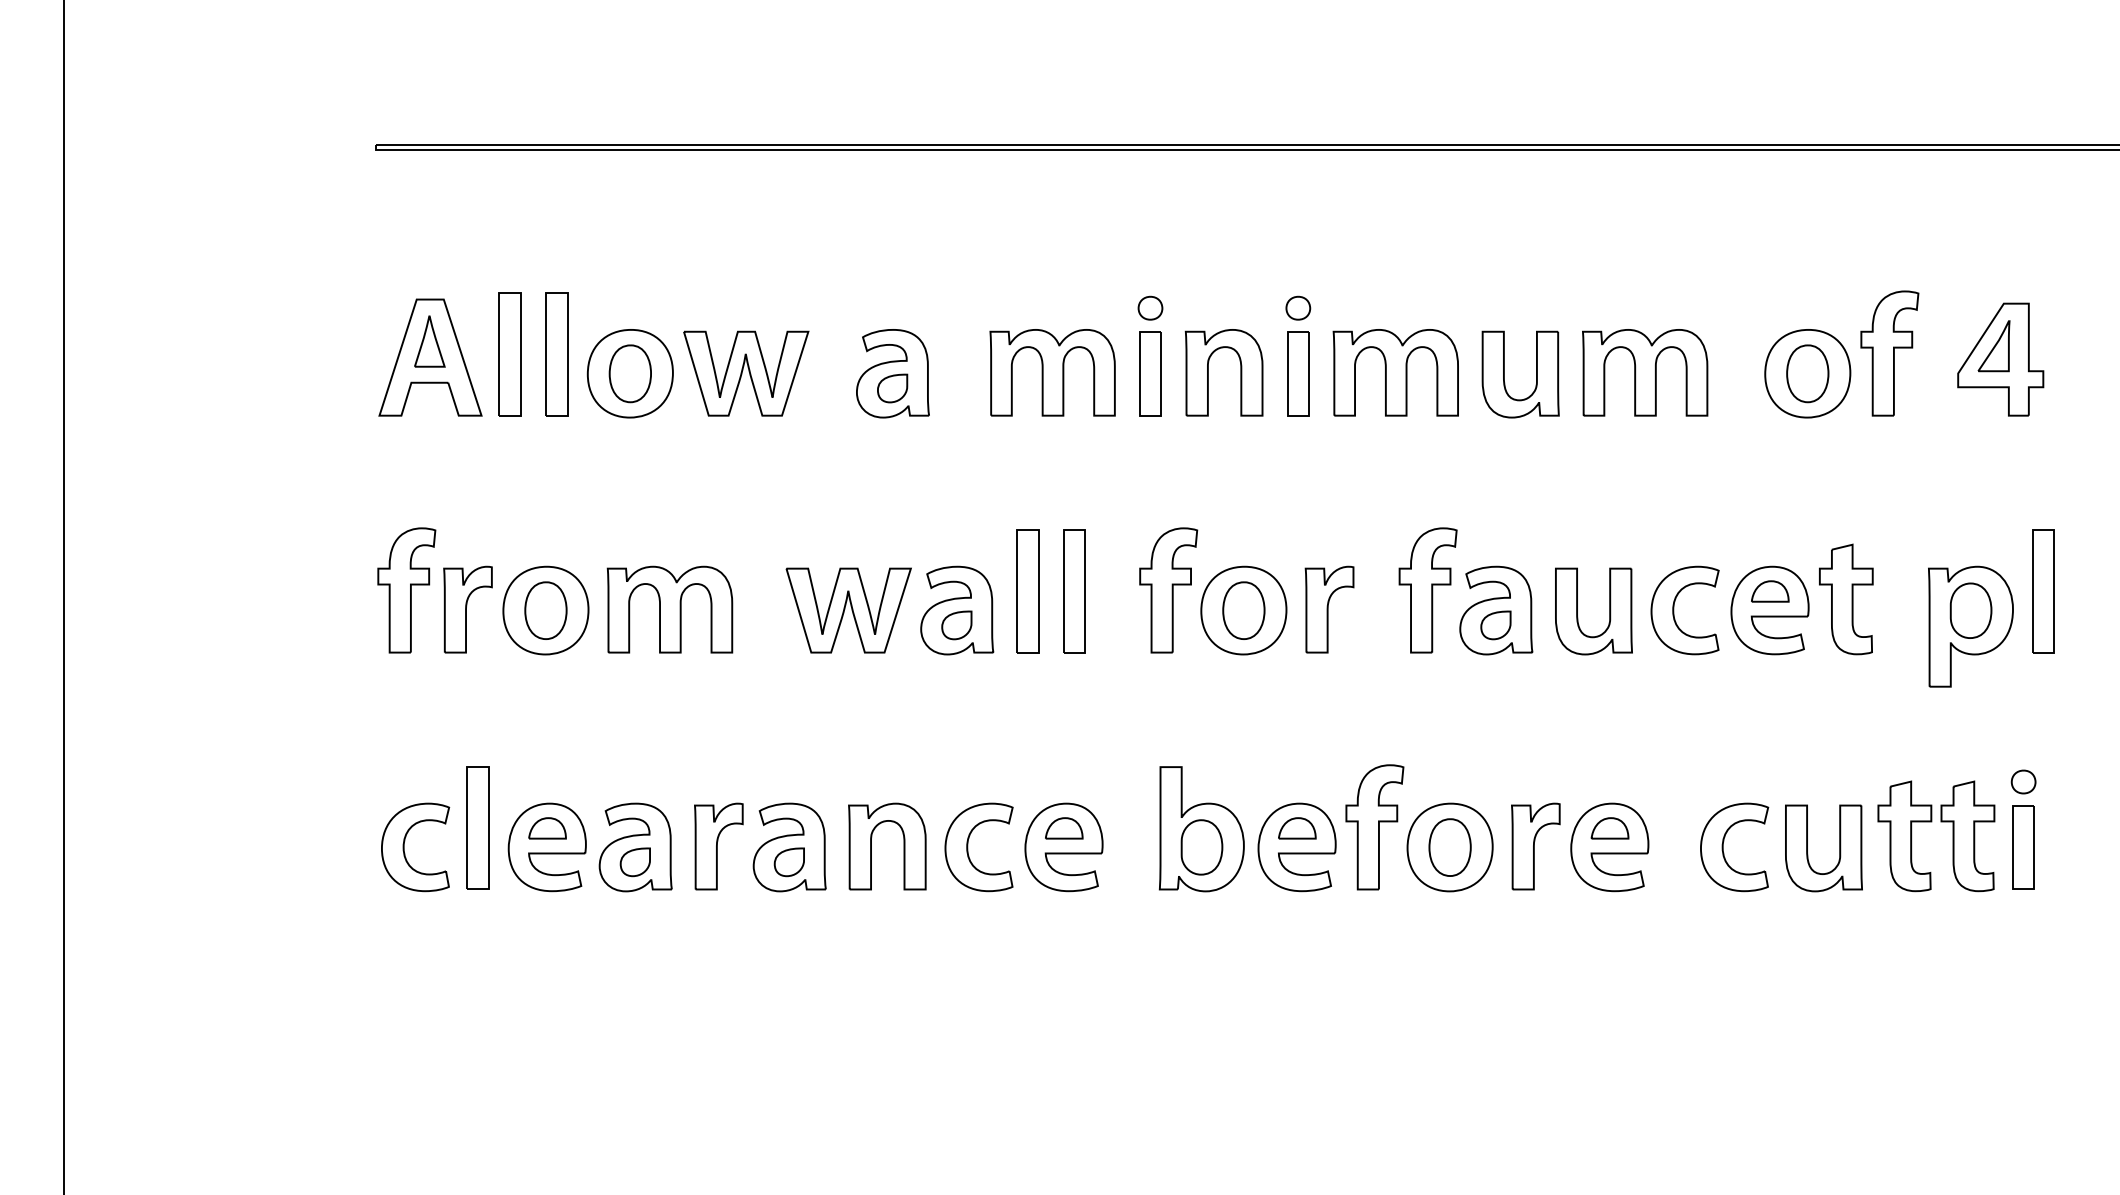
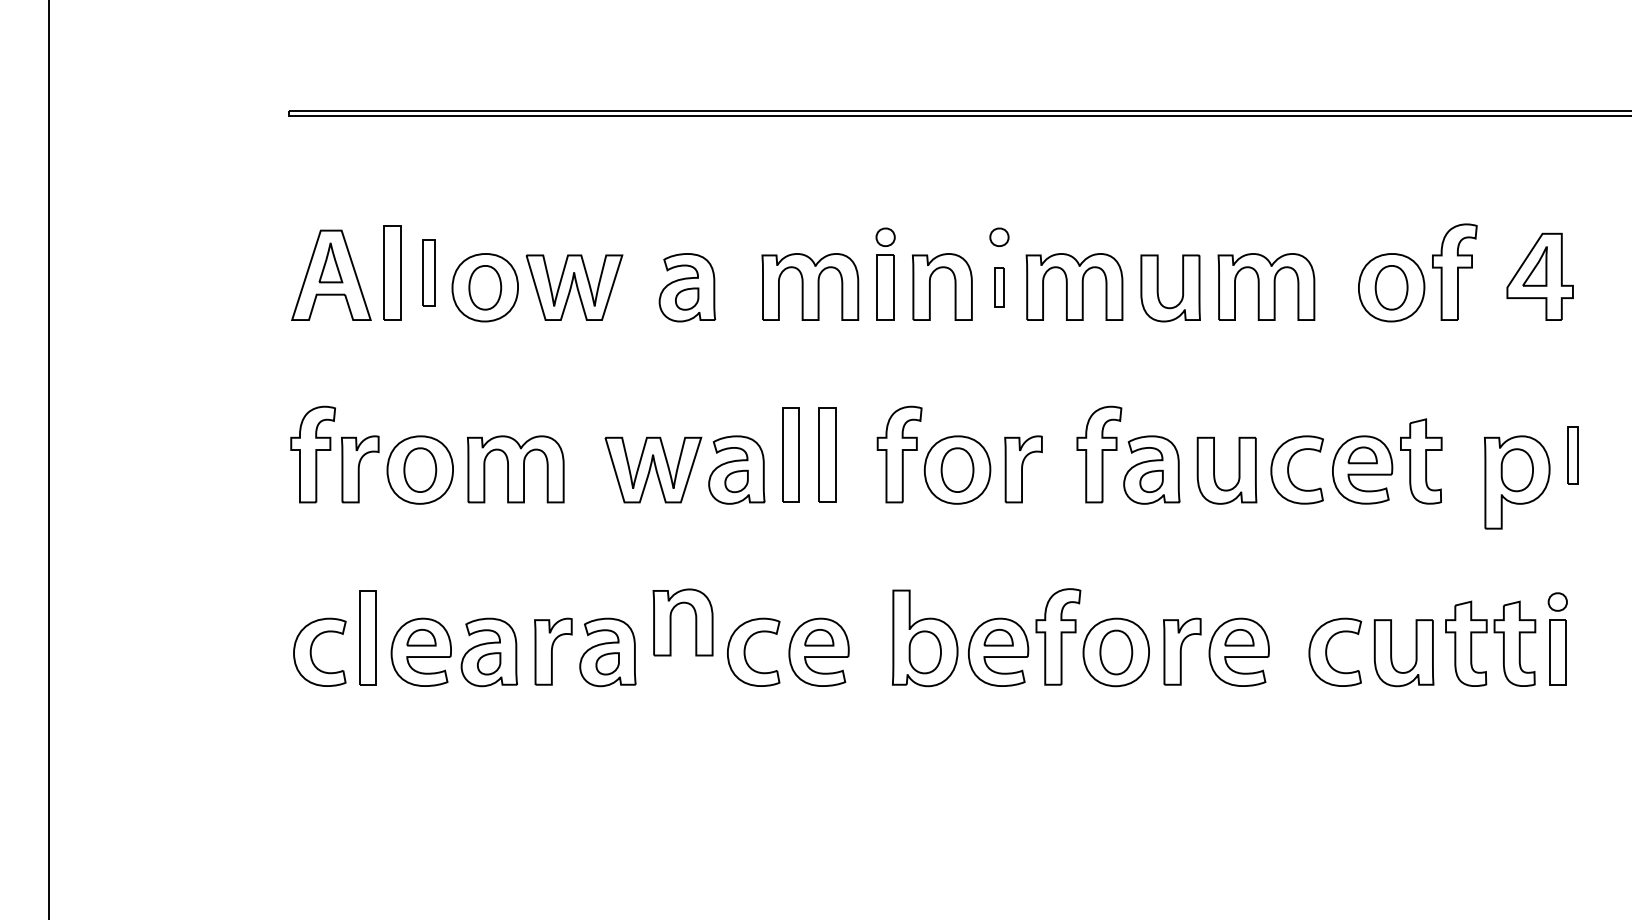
part: (556, 354) -> (428, 272), size x0.7
part: (1298, 373) -> (999, 287), size x0.6
part: (2043, 591) -> (1573, 455), size x0.6
part: (871, 846) -> (670, 622), moved

